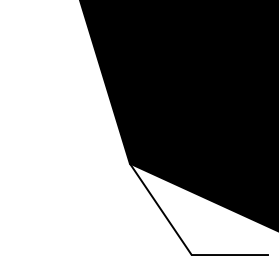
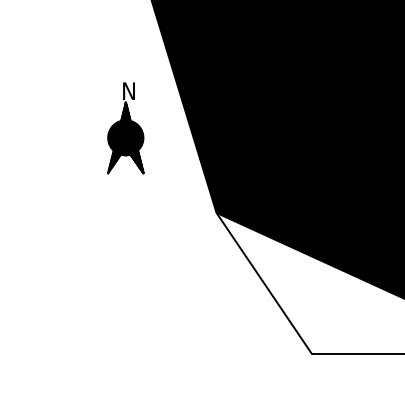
part: (70, 108) -> (125, 128), added

